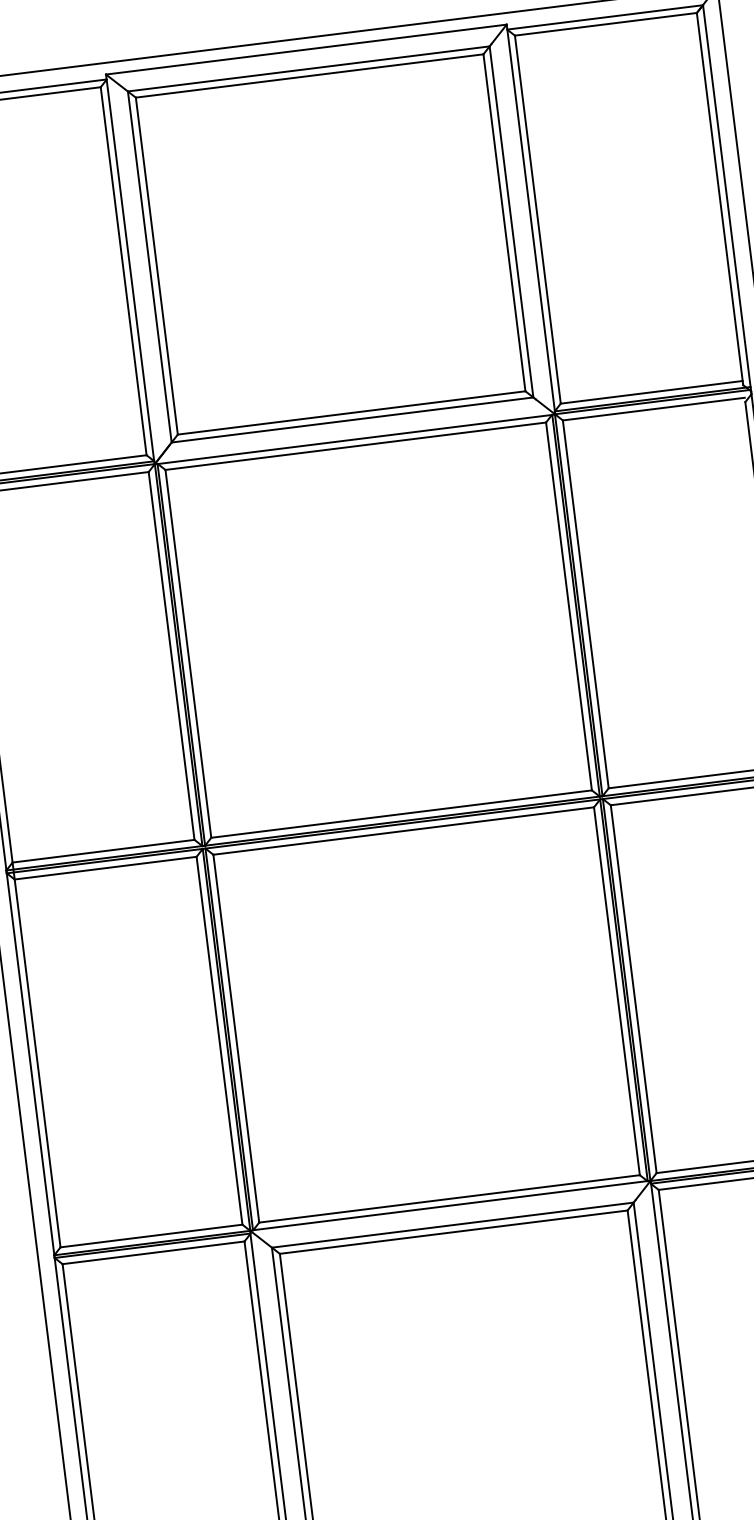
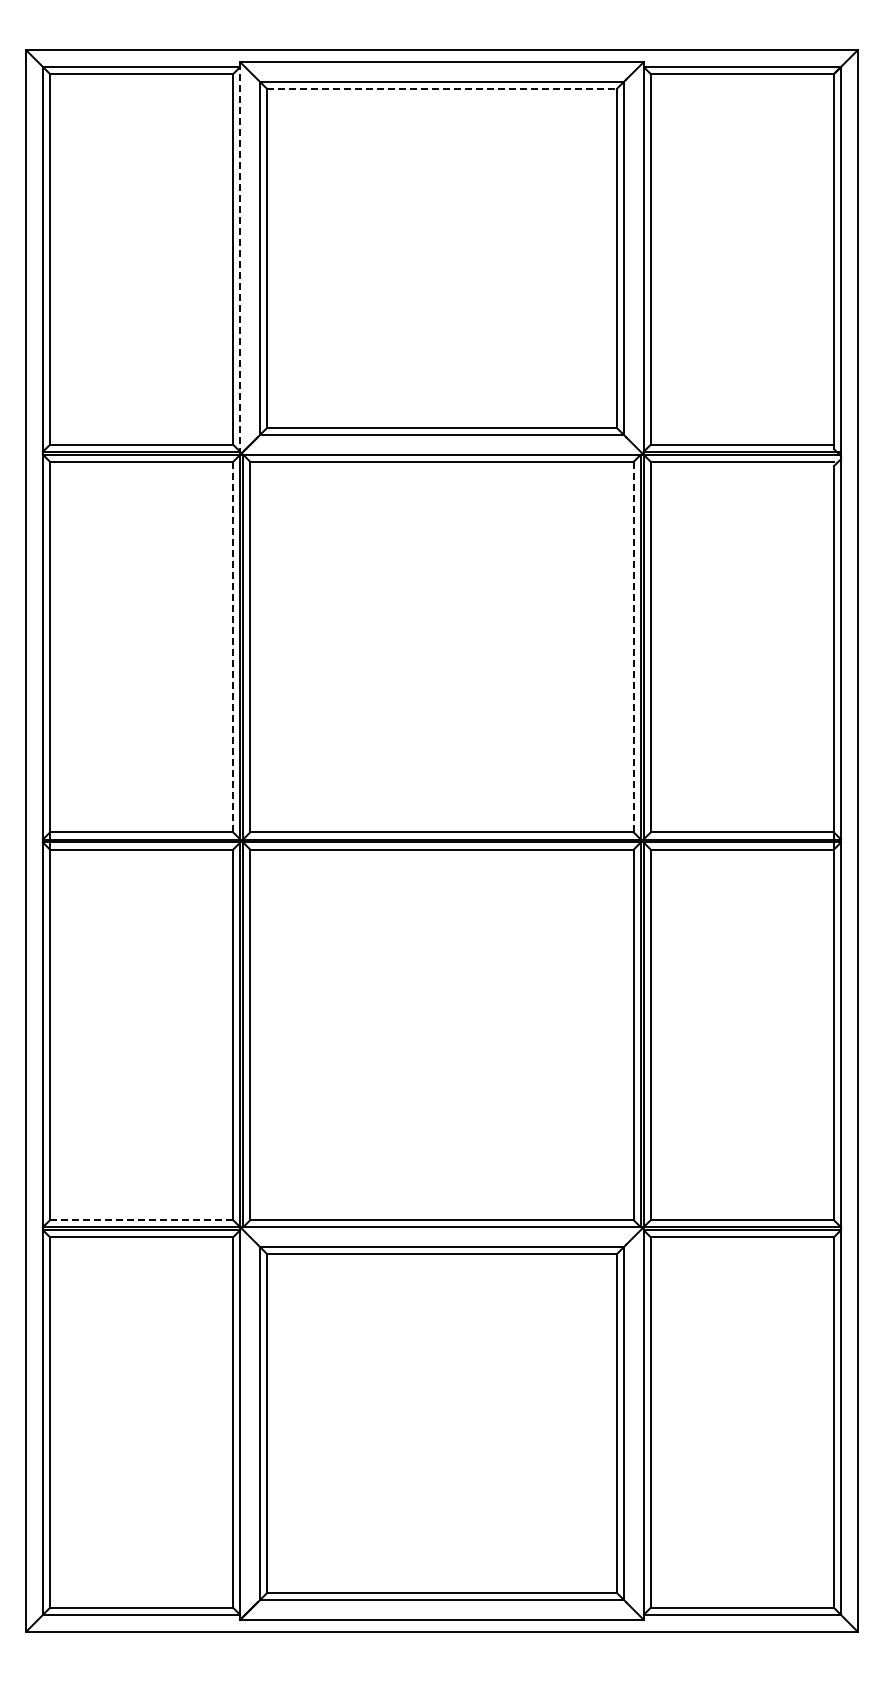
line: (310, 75) -> (442, 88), solid -> dashed
line: (130, 269) -> (240, 258), solid -> dashed
line: (568, 605) -> (633, 646), solid -> dashed
line: (171, 655) -> (233, 646), solid -> dashed
line: (151, 1236) -> (141, 1220), solid -> dashed

